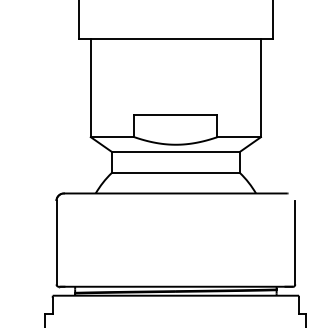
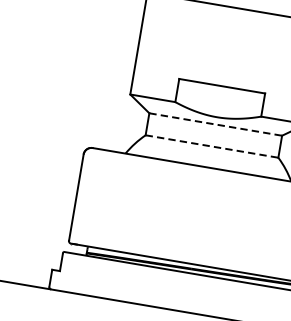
line: (176, 151) -> (216, 124), solid -> dashed
line: (176, 173) -> (212, 147), solid -> dashed

